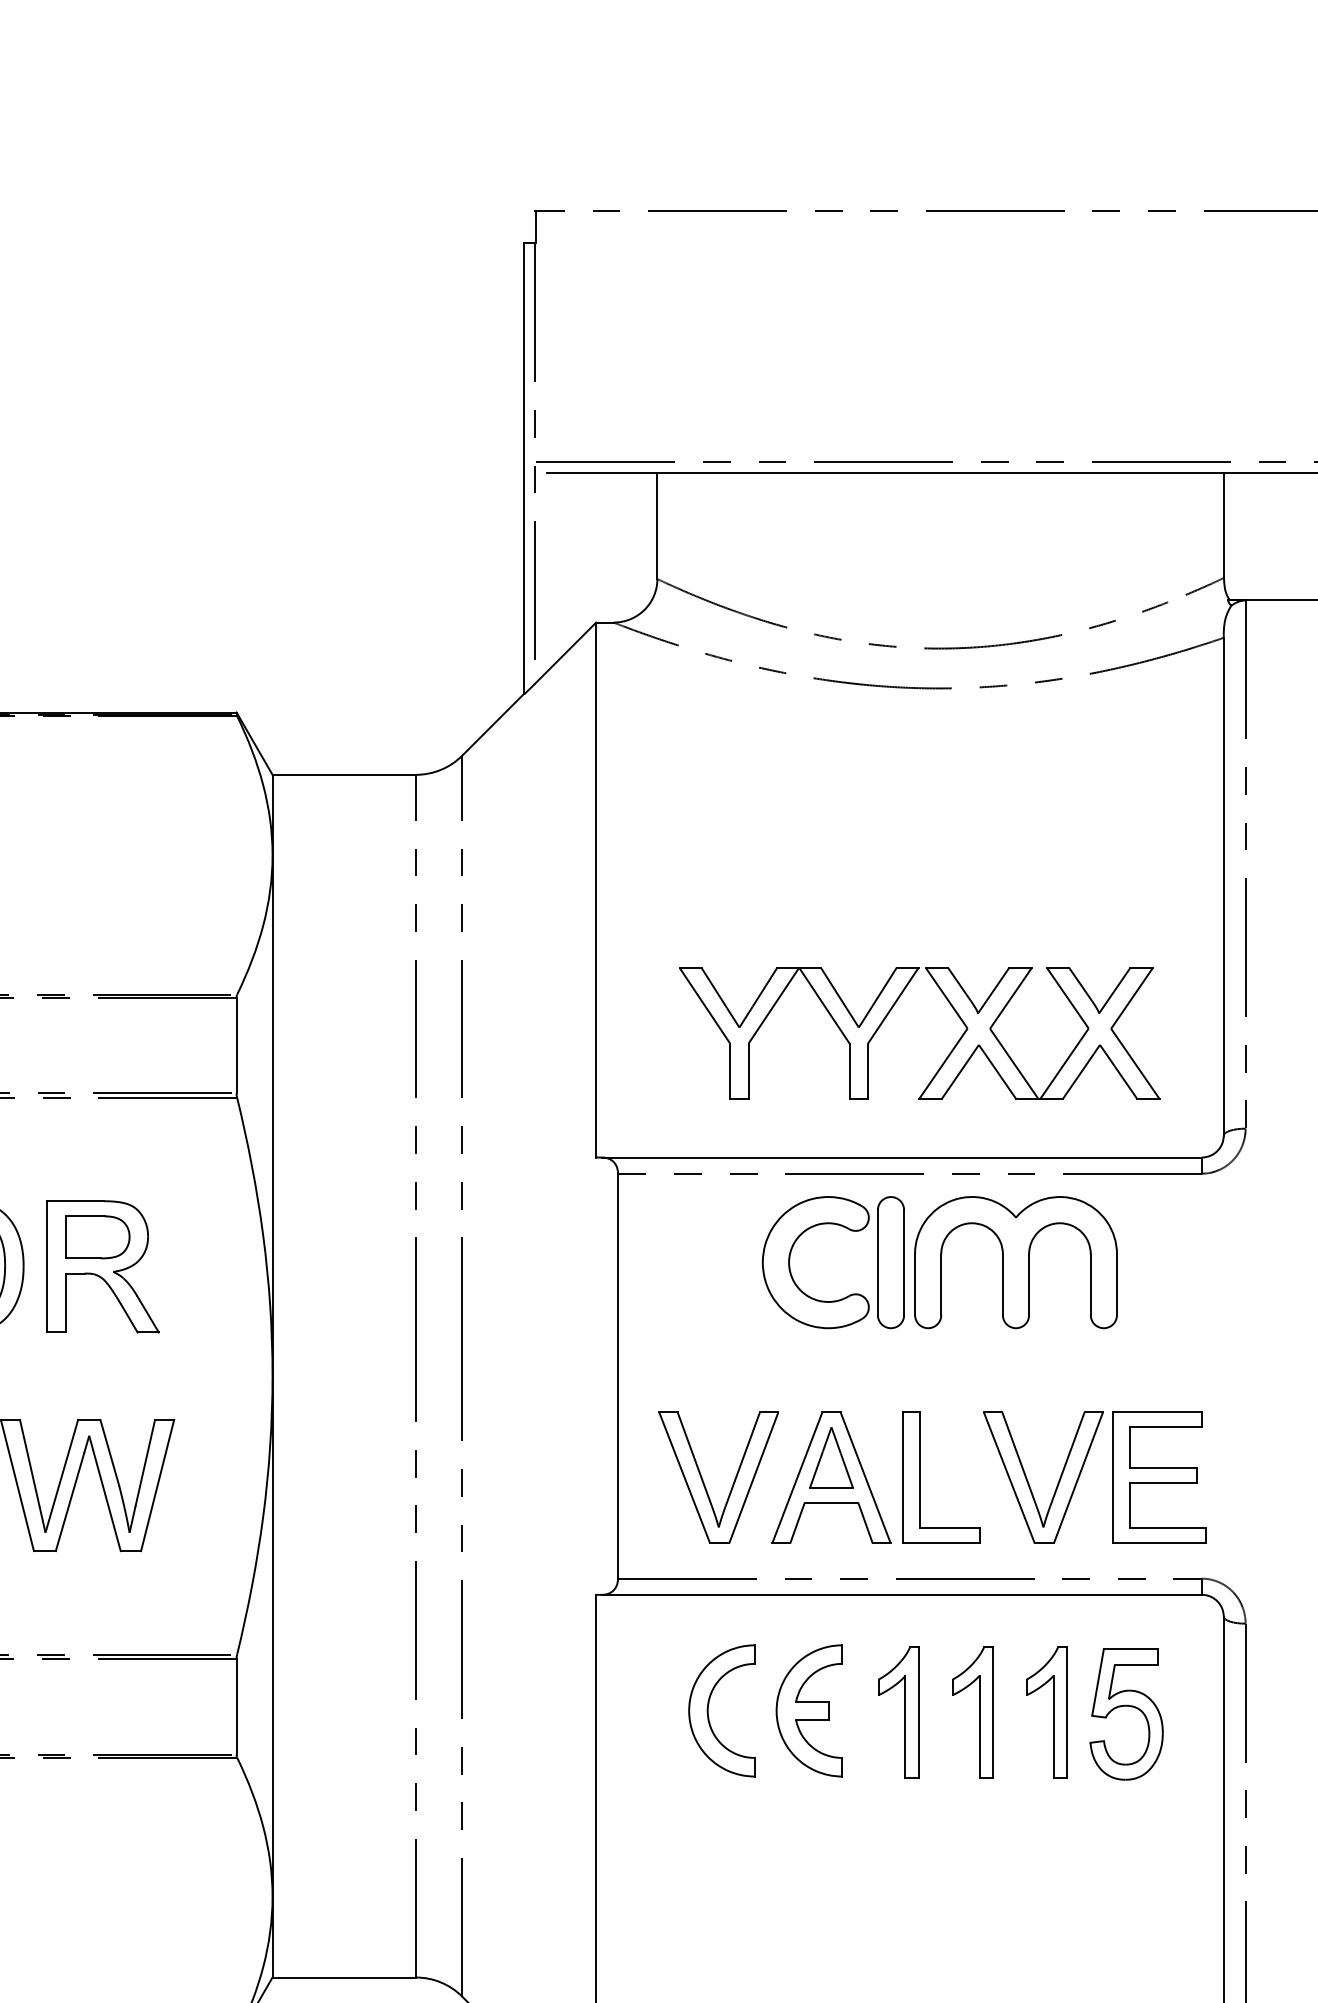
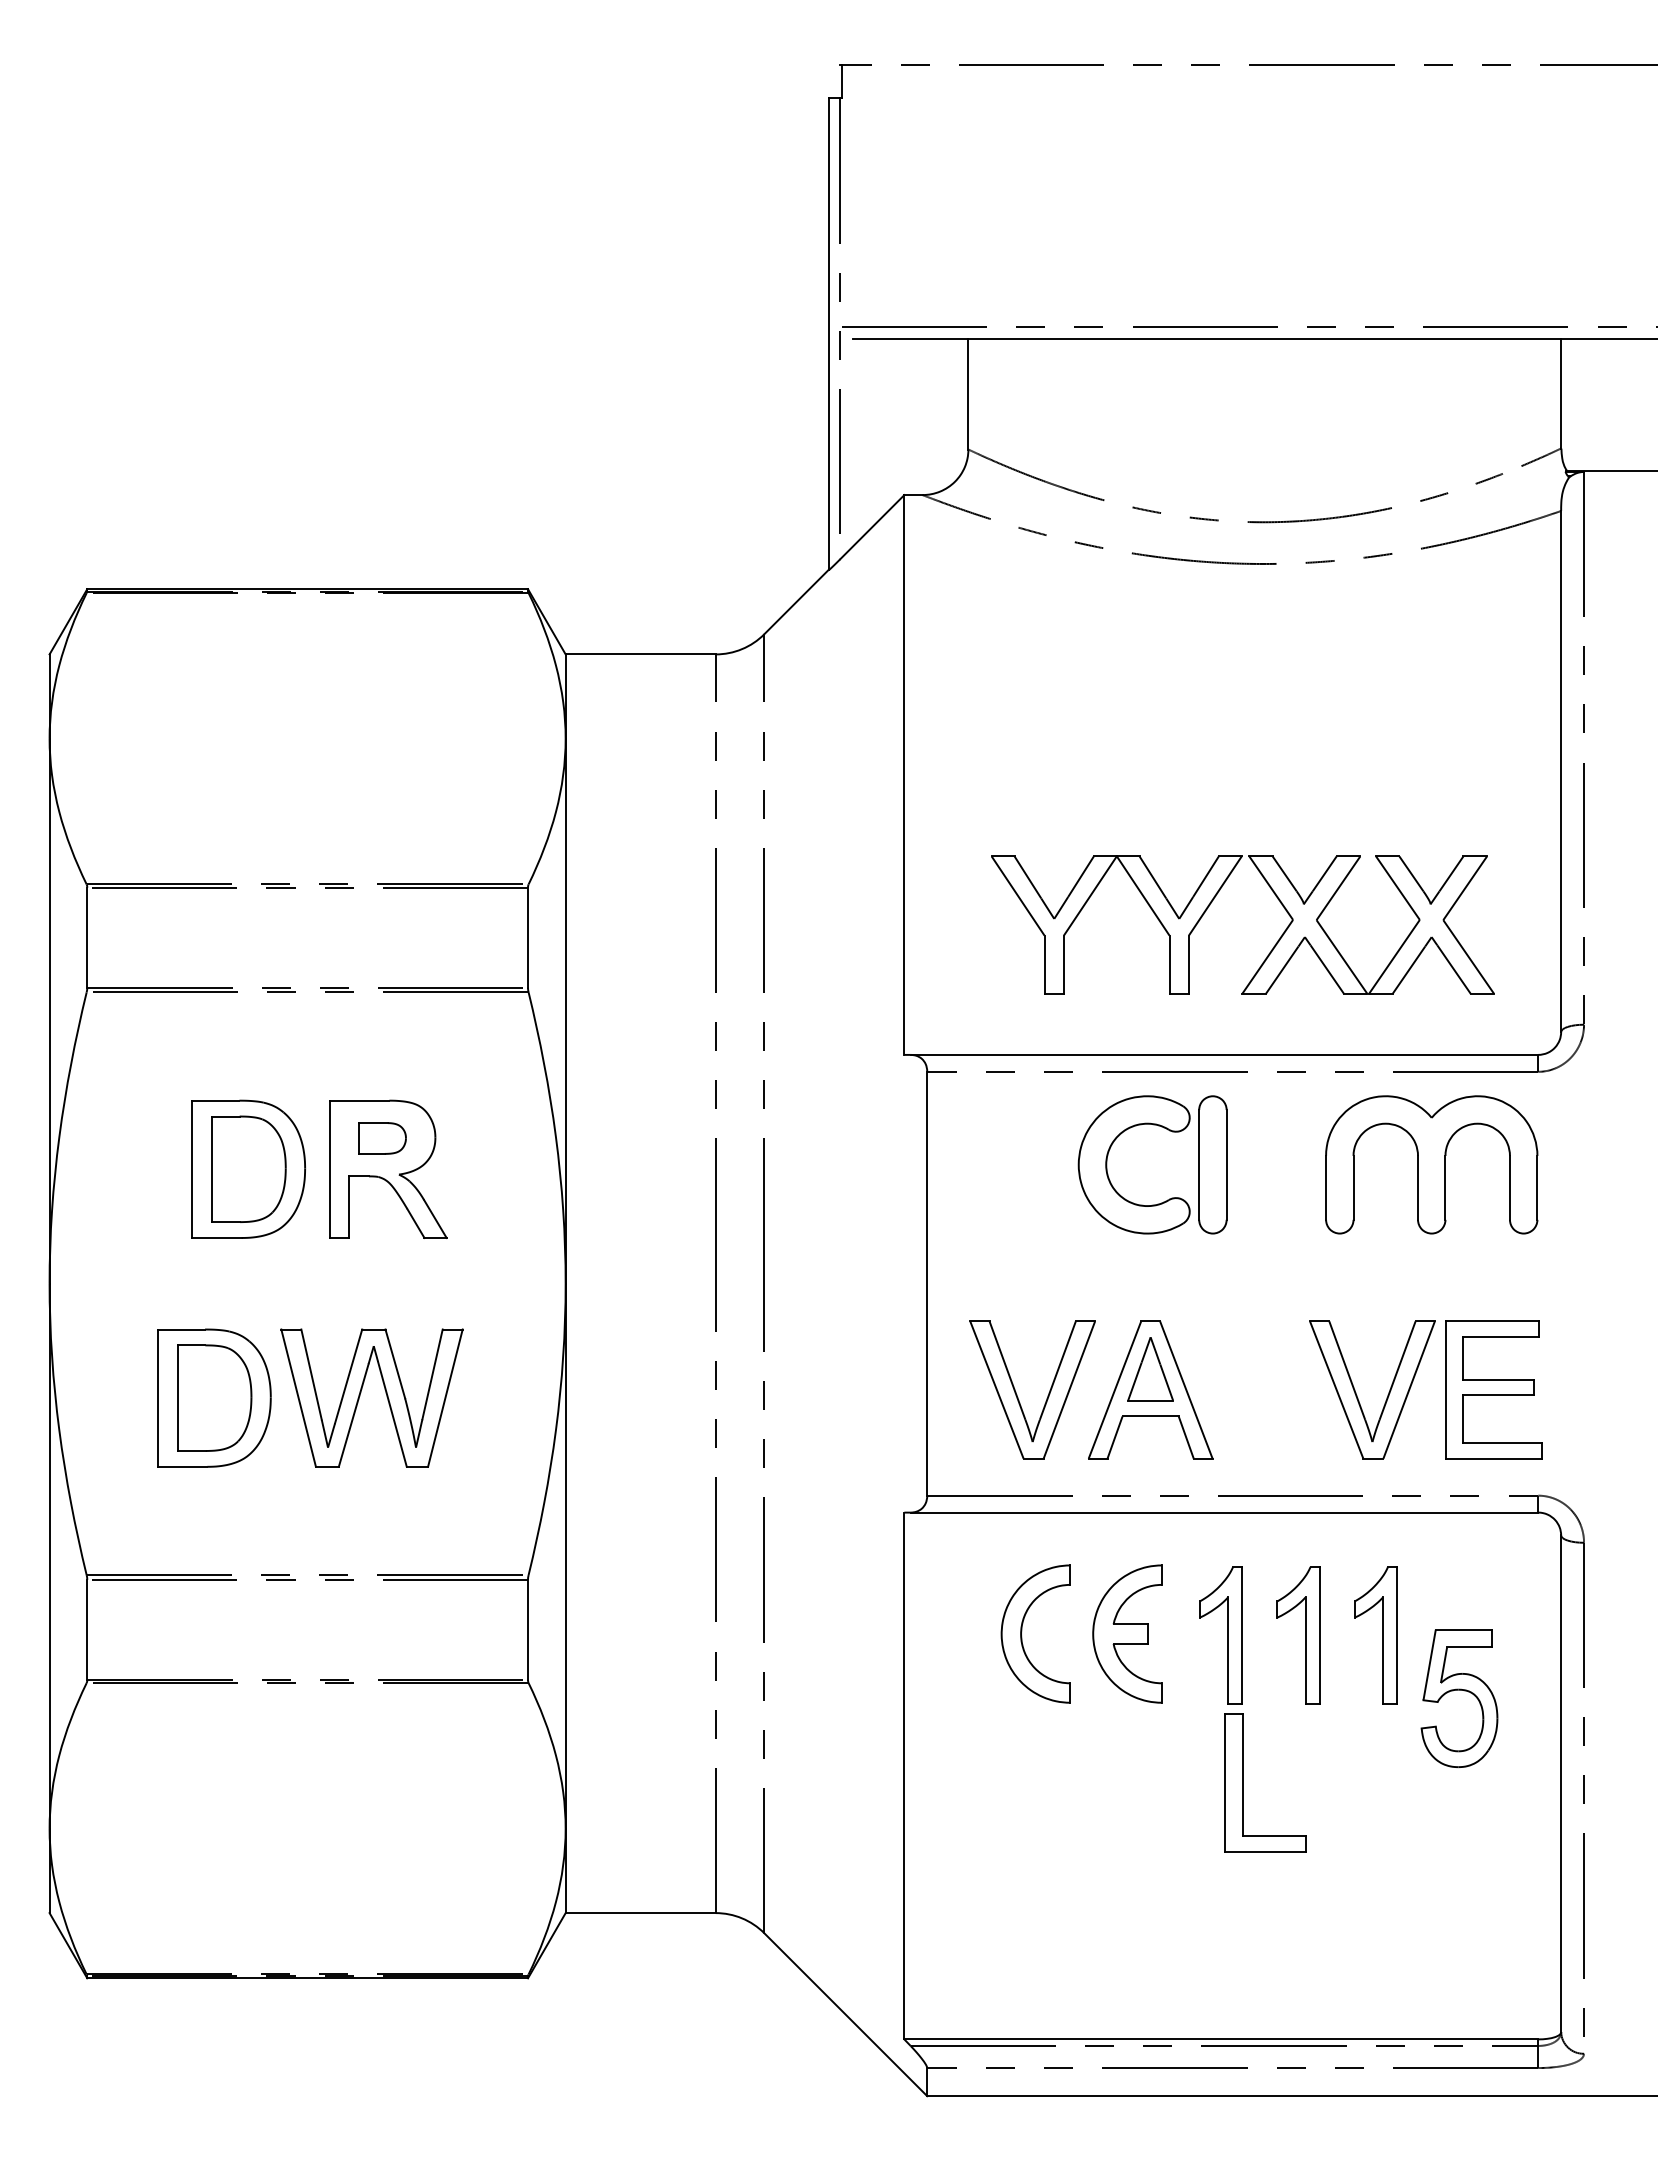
part: (97, 1237) -> (382, 1138), size x0.7
part: (1015, 1262) -> (1431, 1164), moved
part: (920, 1477) -> (1243, 1782), moved
part: (1126, 1706) -> (1459, 1690), moved

